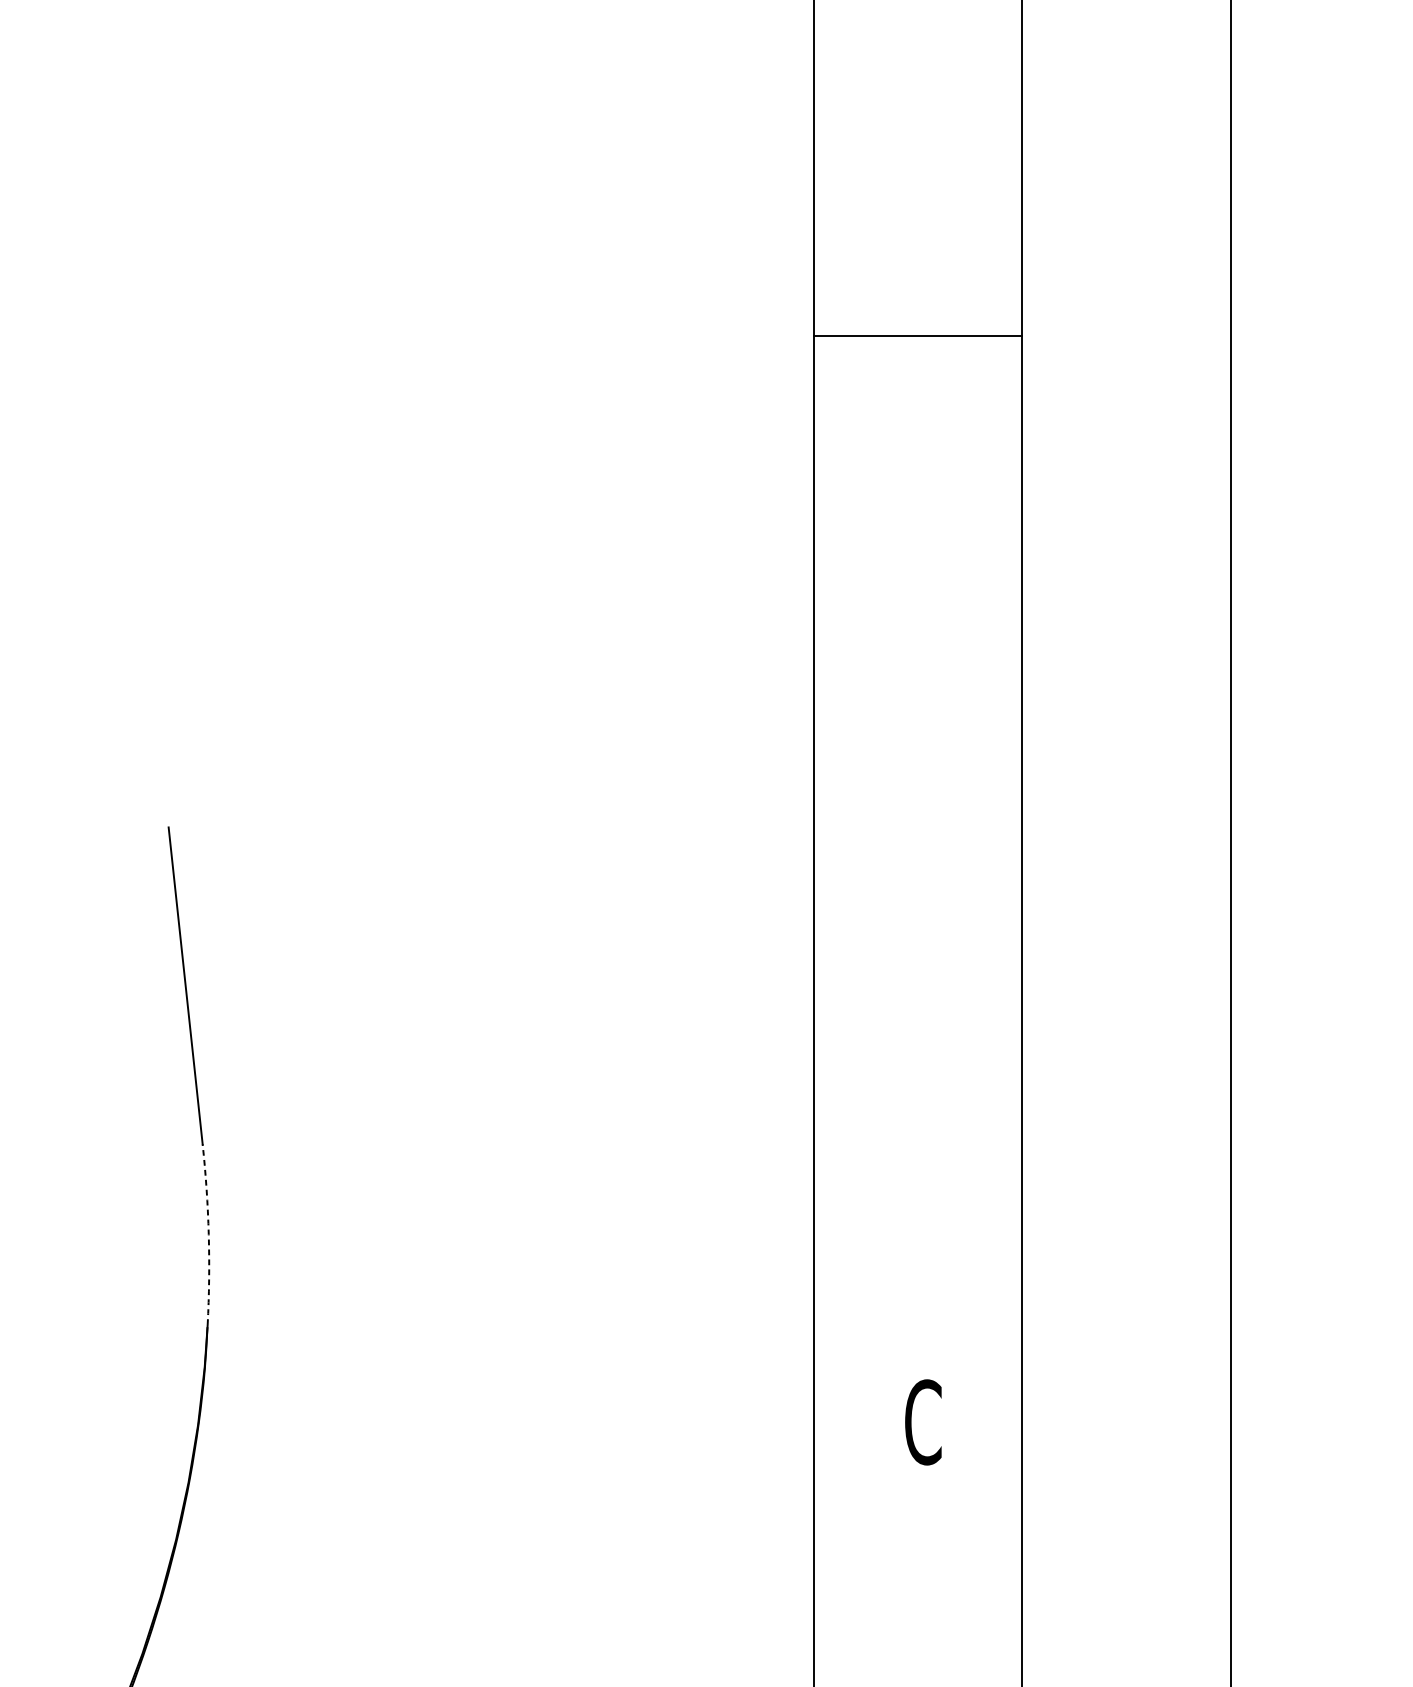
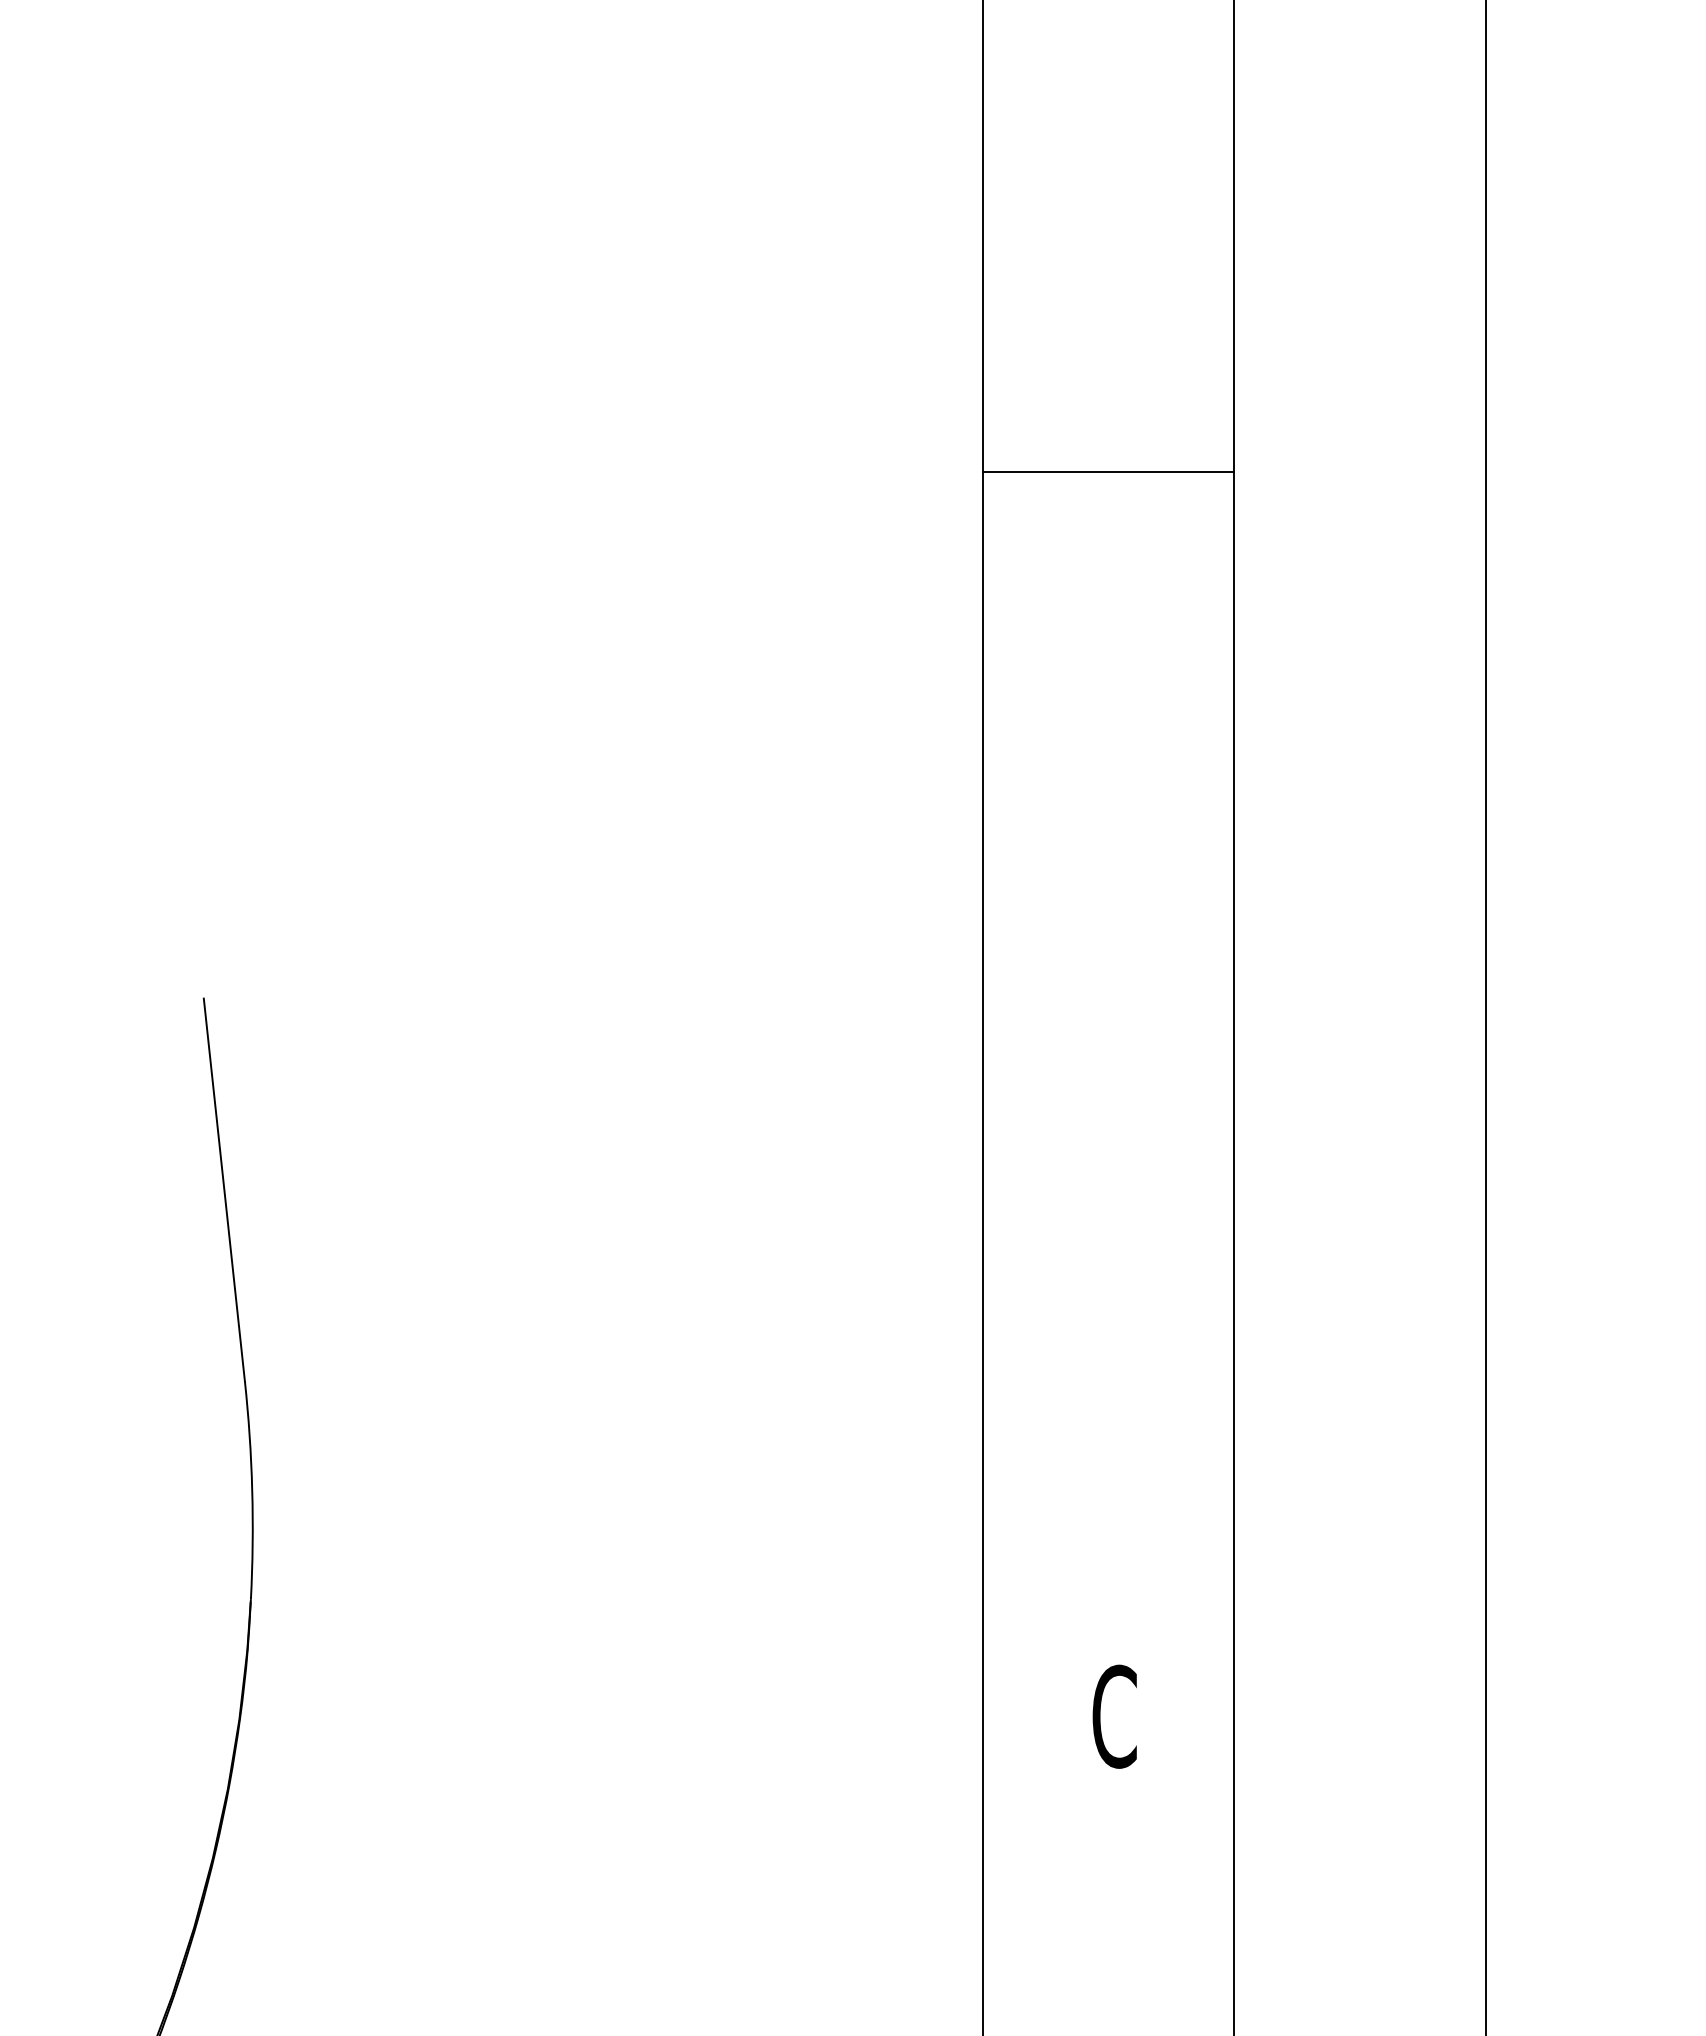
line: (918, 336) -> (1108, 472), moved
arc: (208, 1234) -> (252, 1490), dashed -> solid

